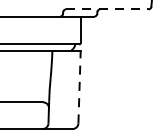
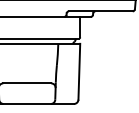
line: (106, 9) -> (100, 11), dashed -> solid
line: (79, 87) -> (79, 71), dashed -> solid

